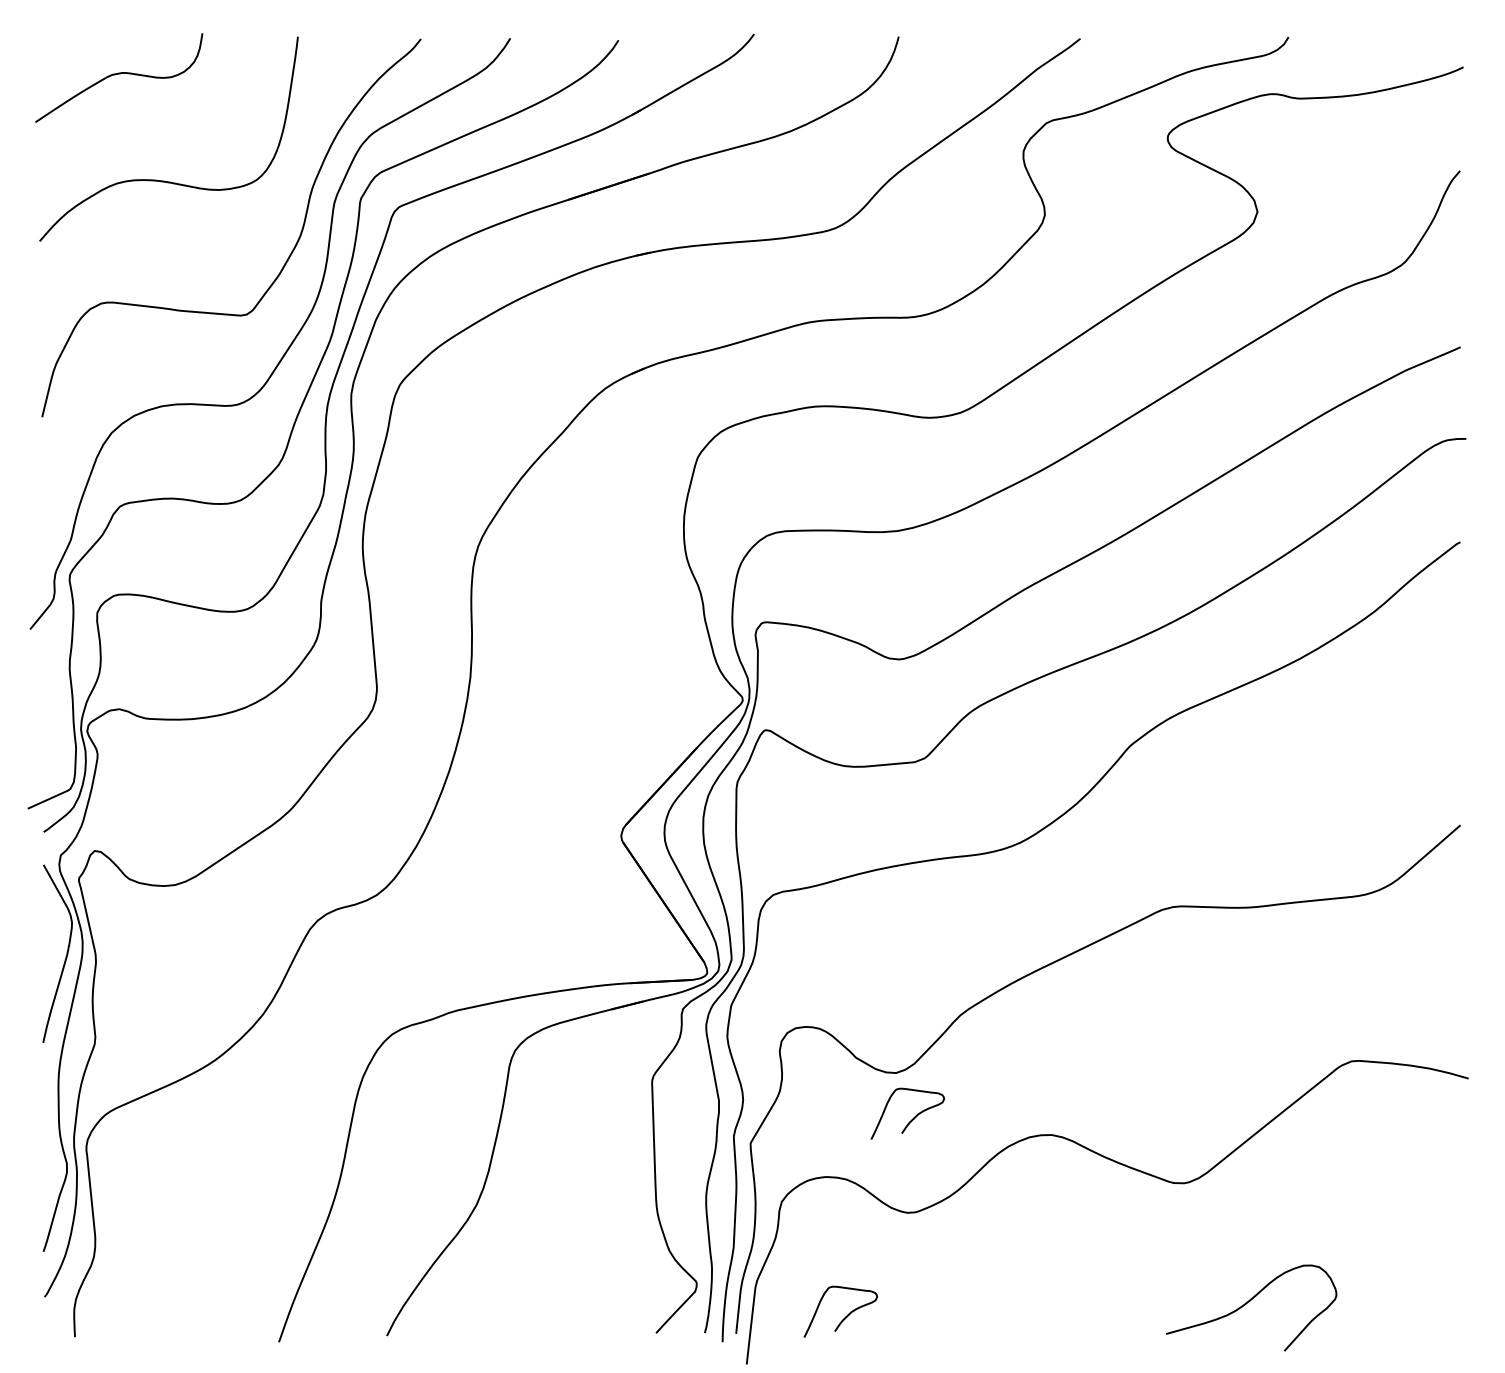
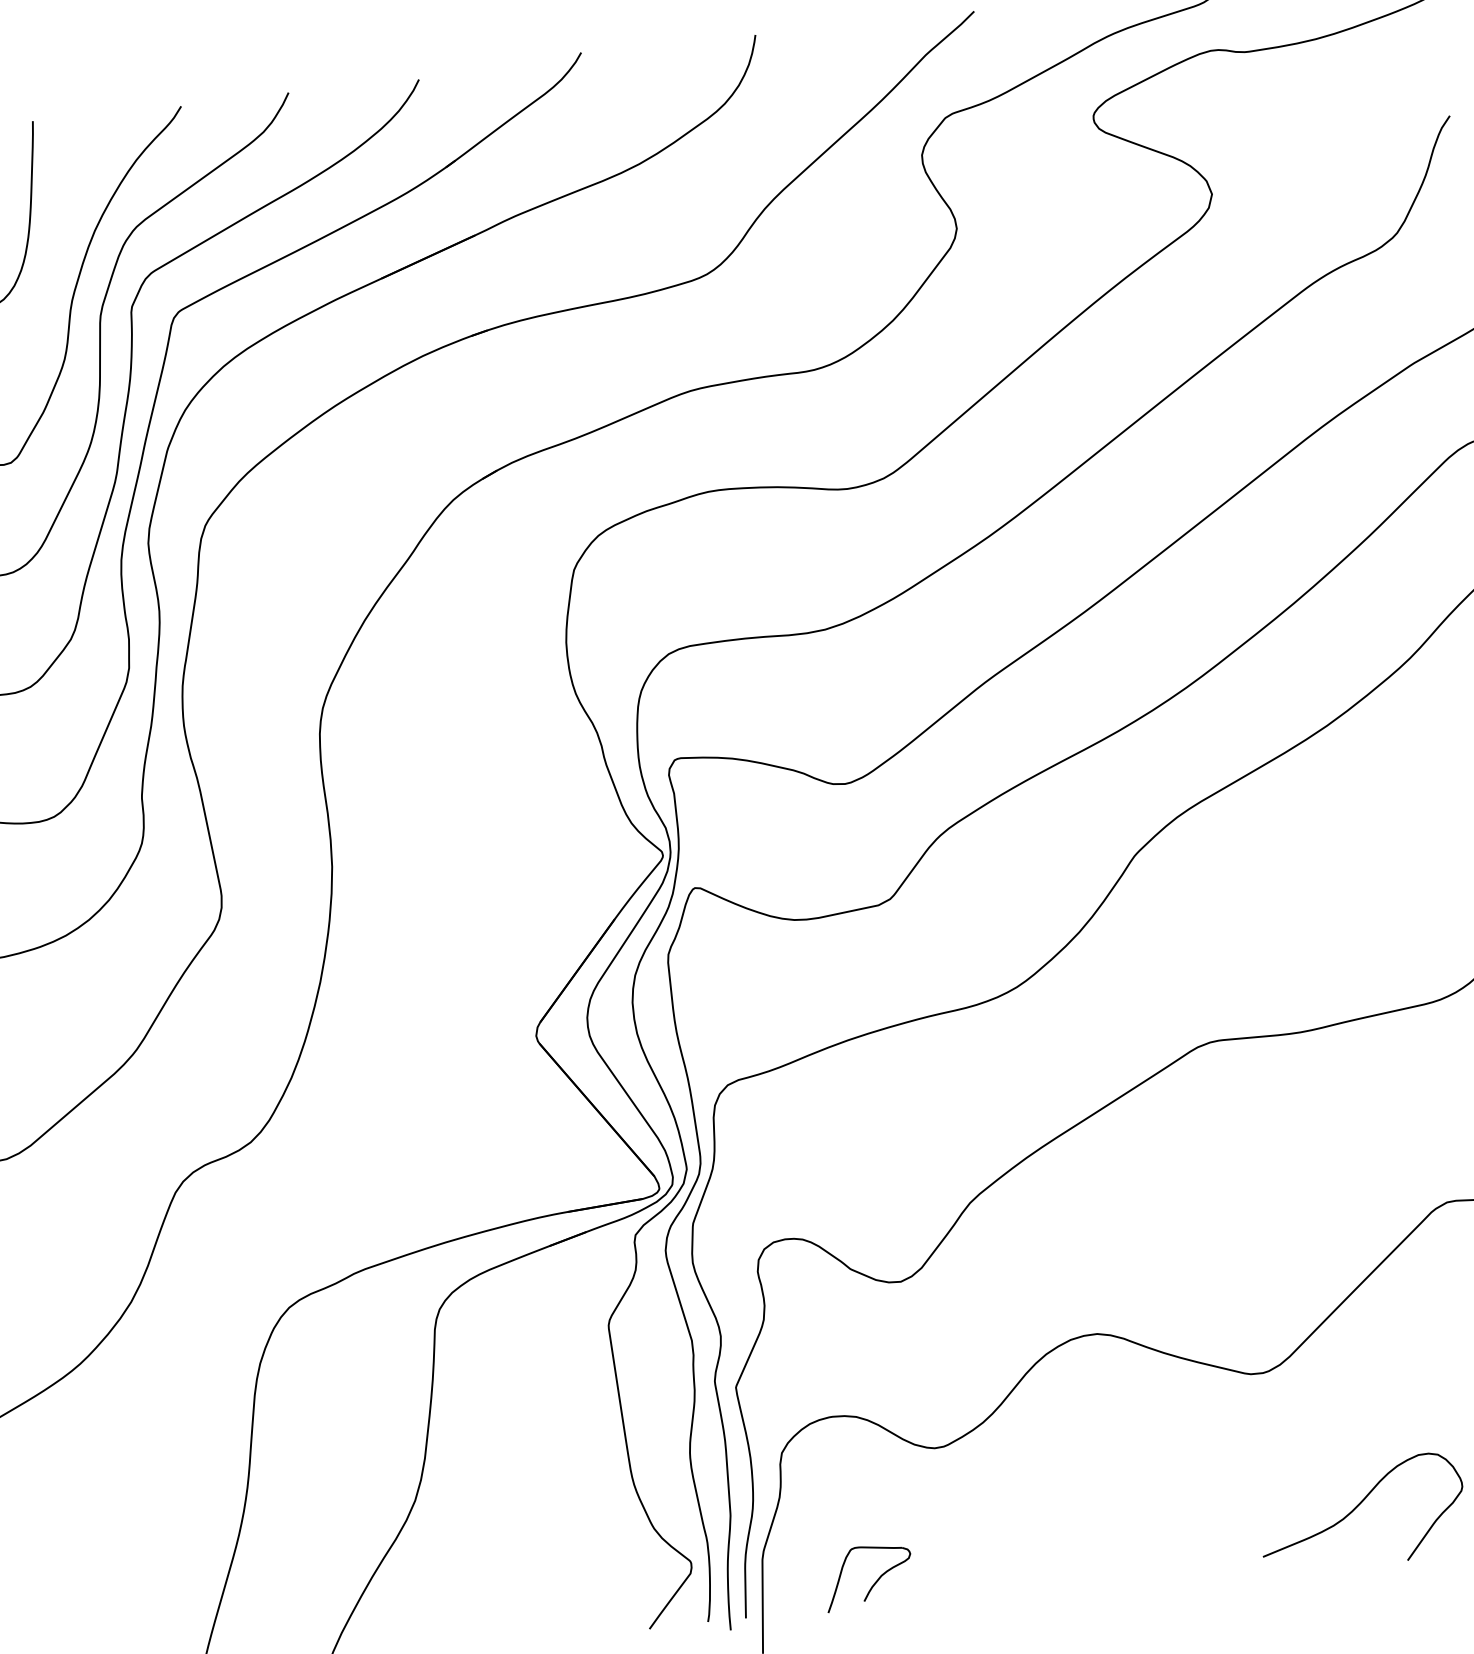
part: (912, 1118) -> (927, 1334), removed

